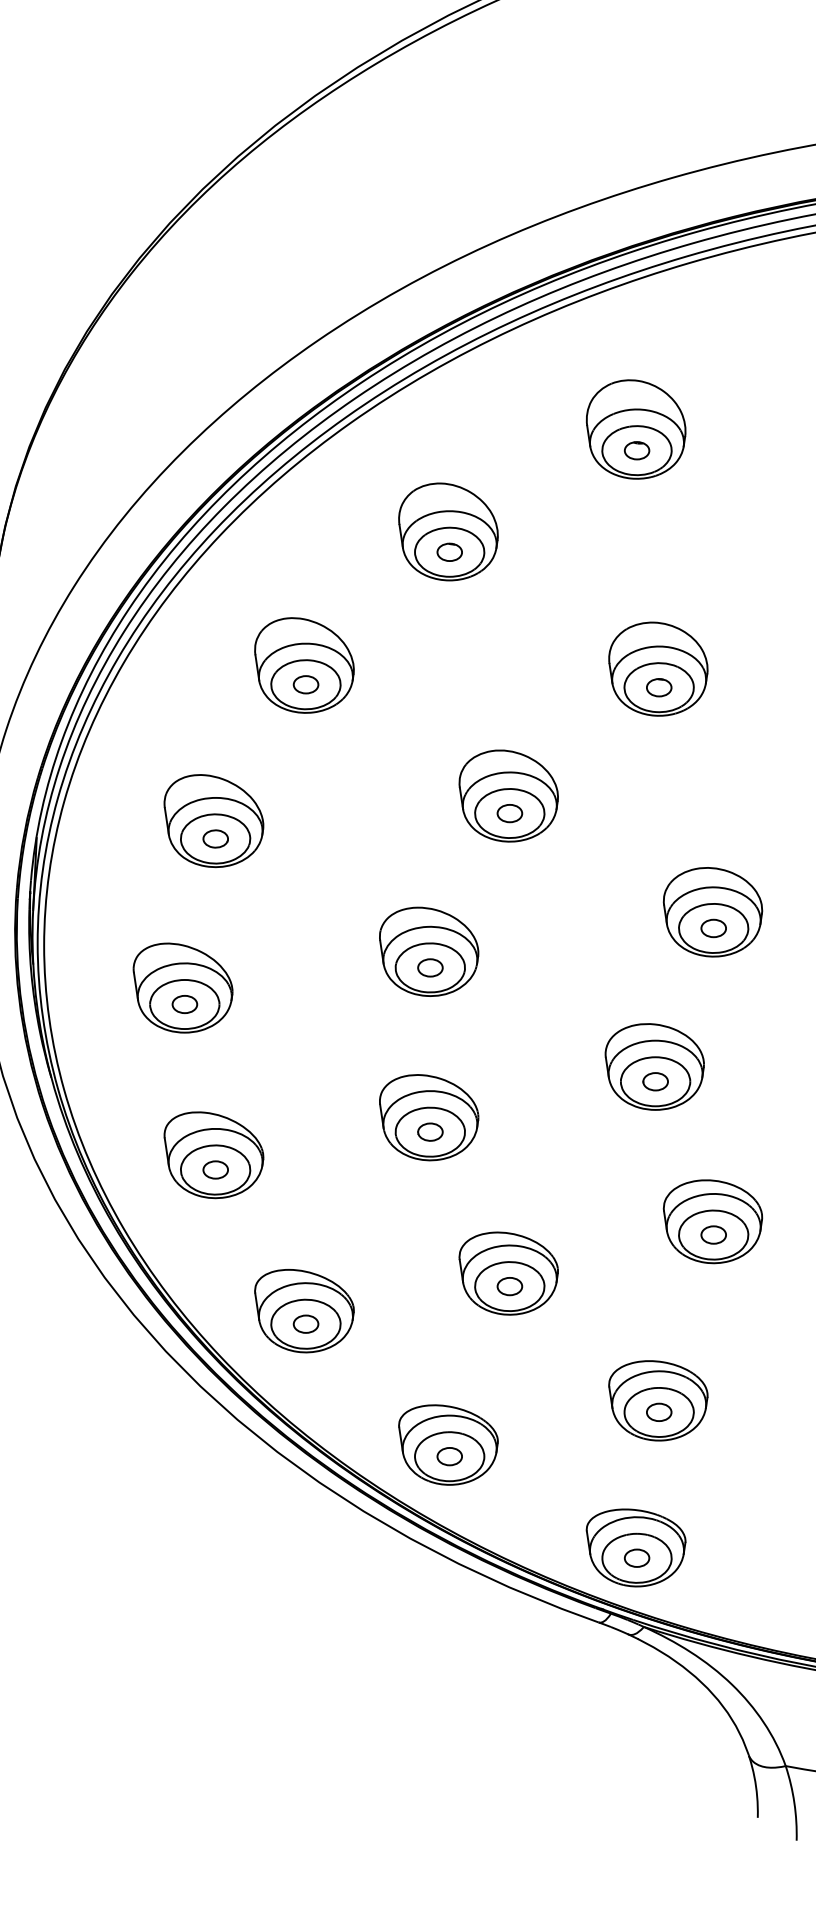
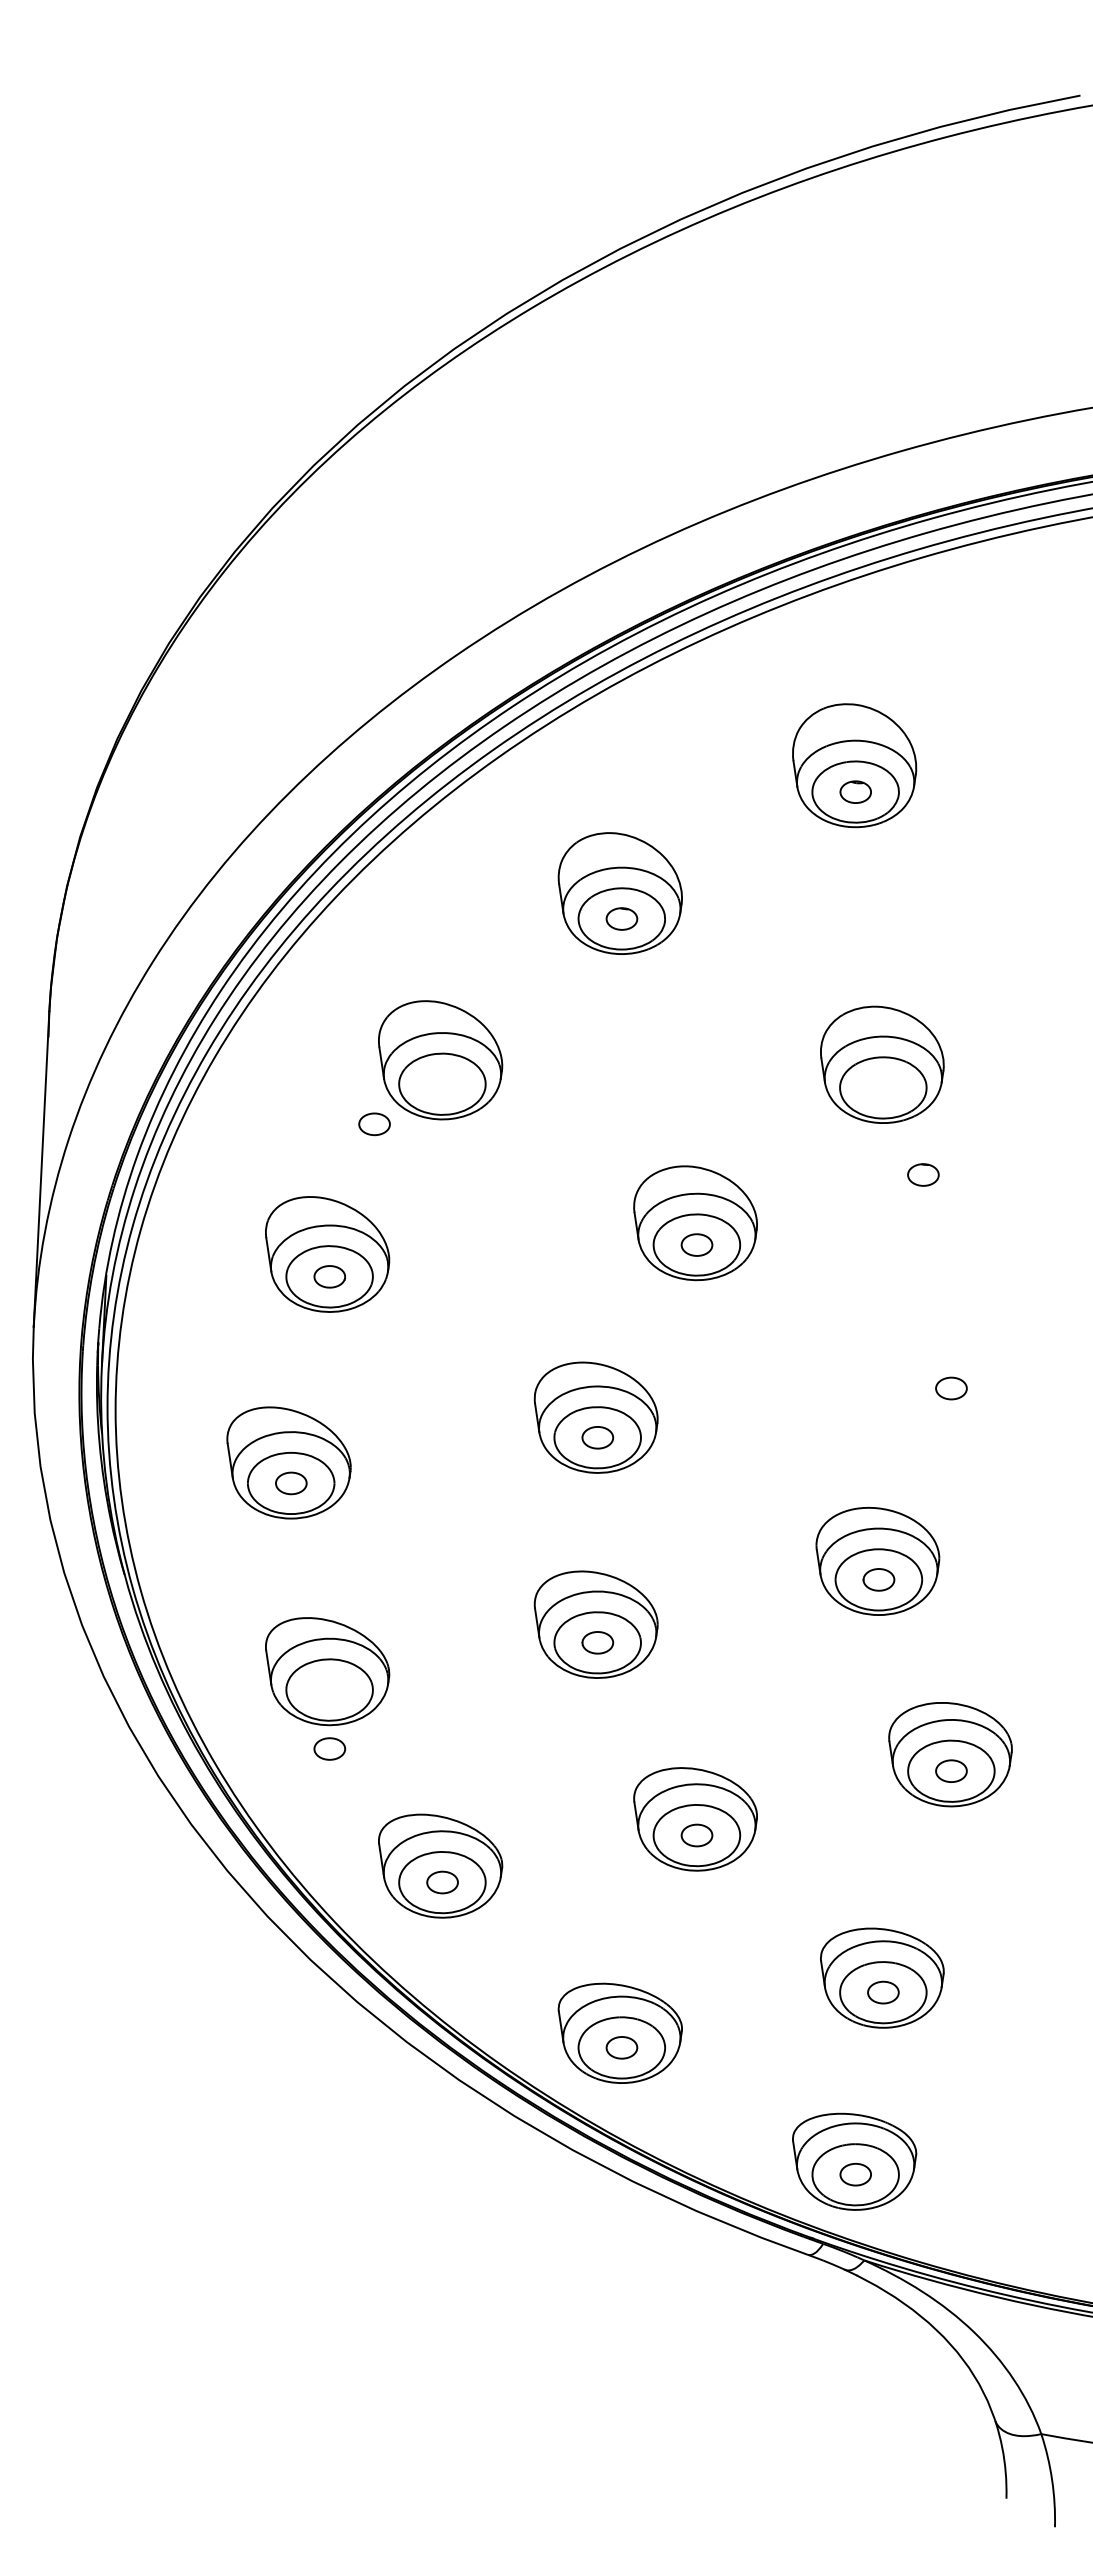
part: (306, 684) -> (374, 1124), moved
part: (659, 687) -> (923, 1174), moved
part: (712, 912) -> (950, 1368), removed
part: (215, 1169) -> (329, 1748), moved

